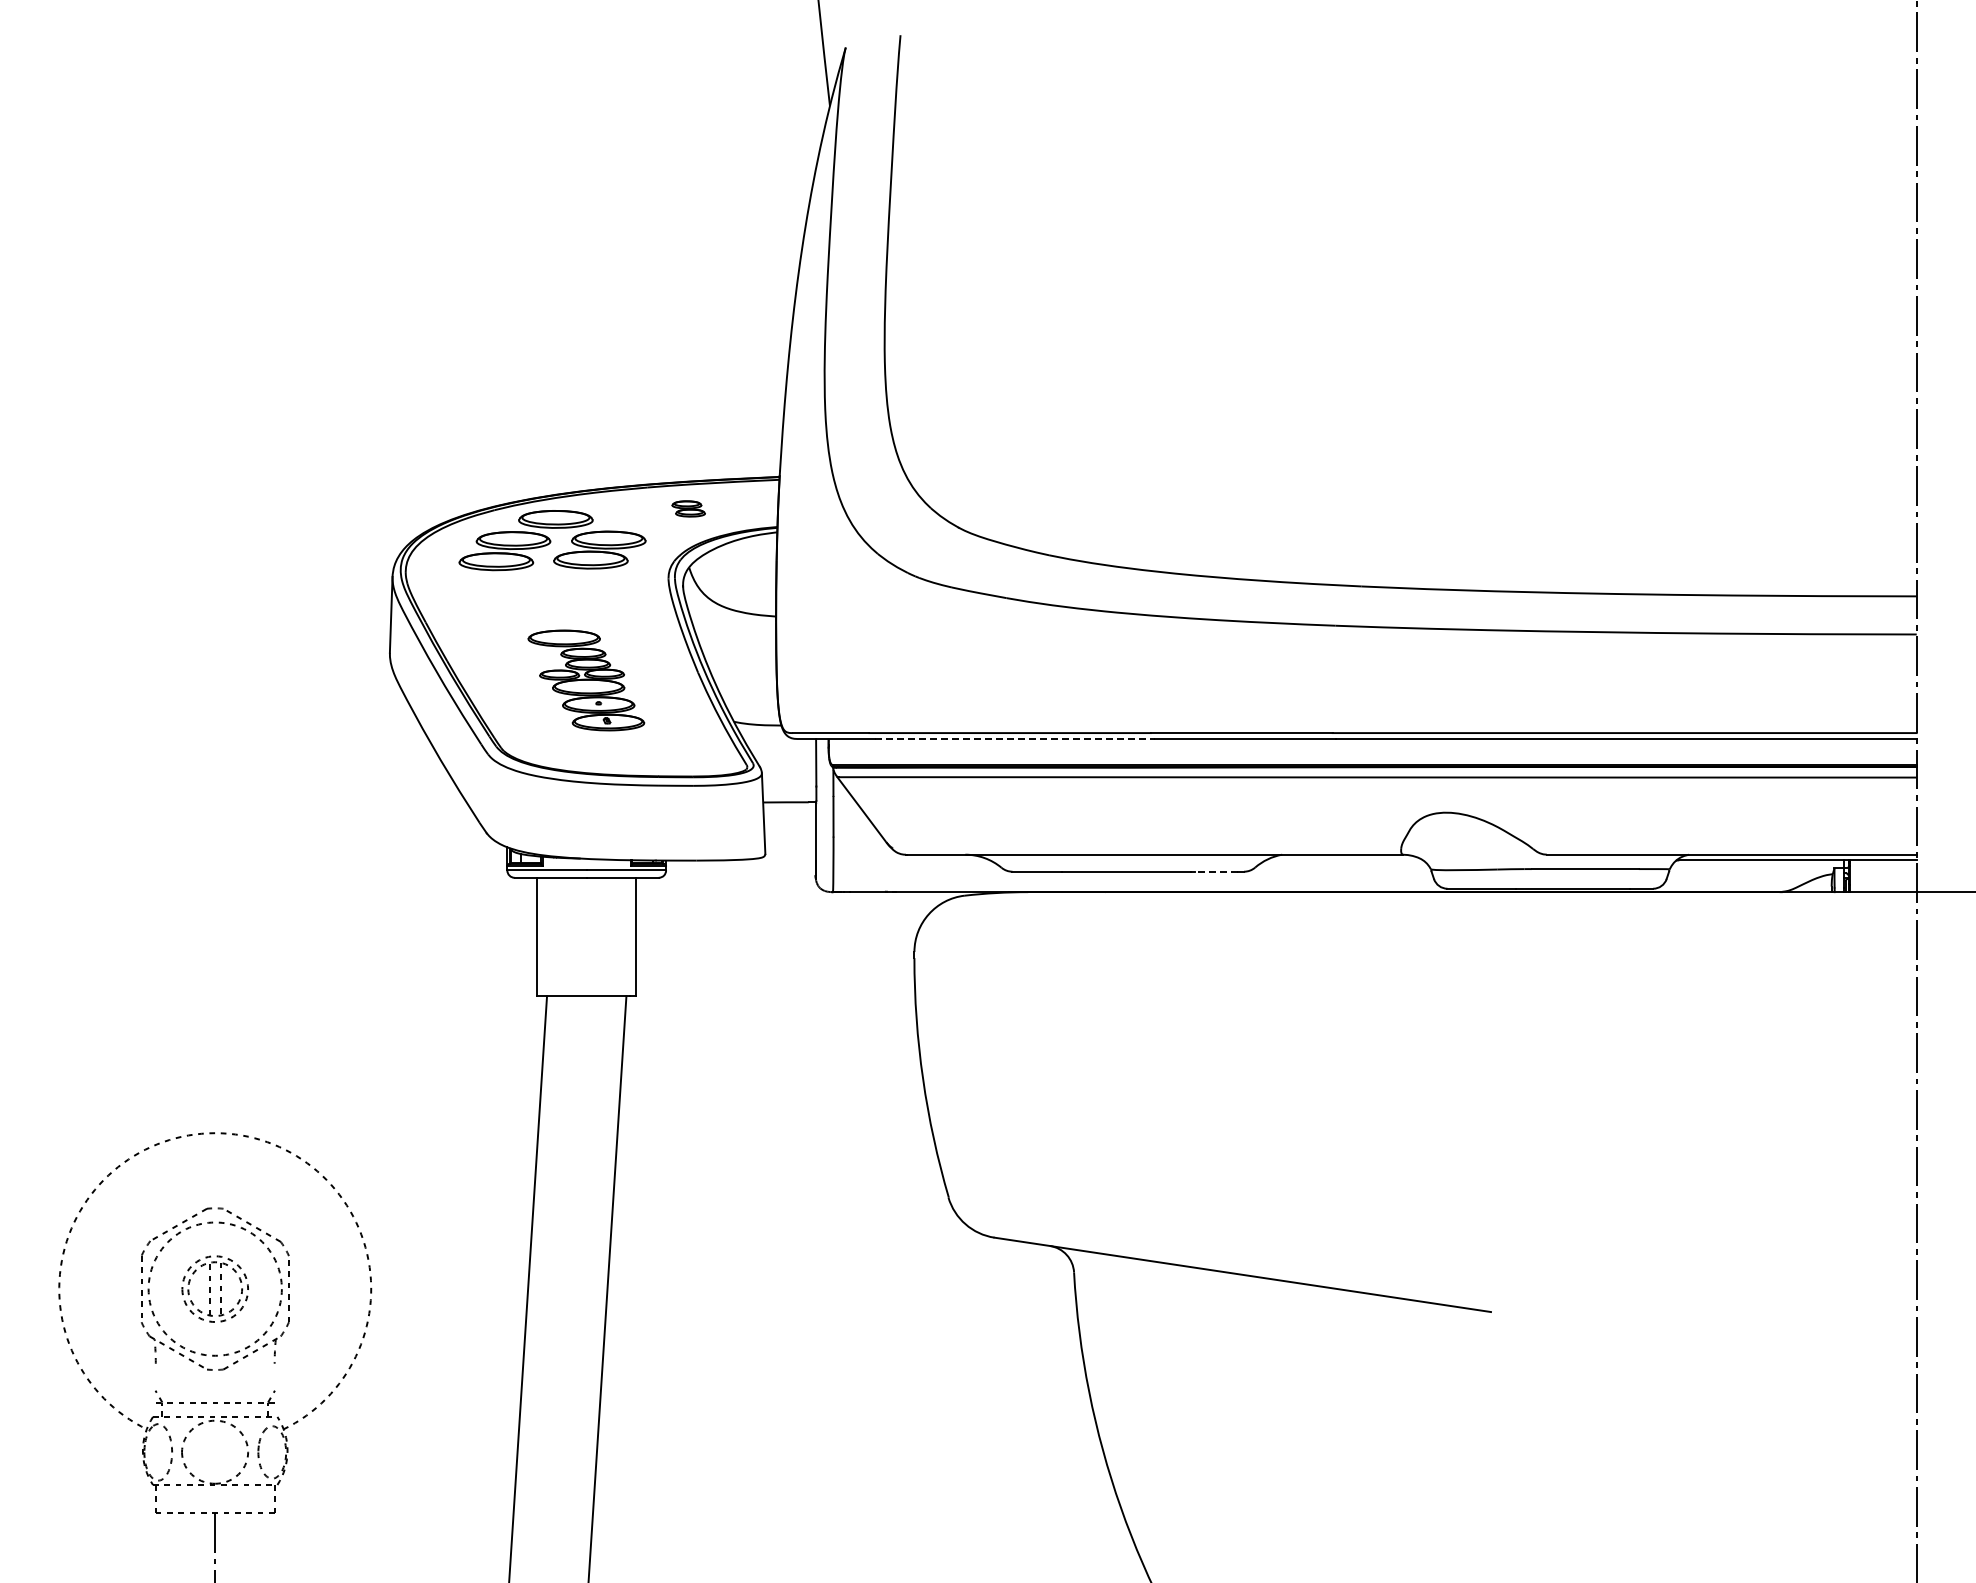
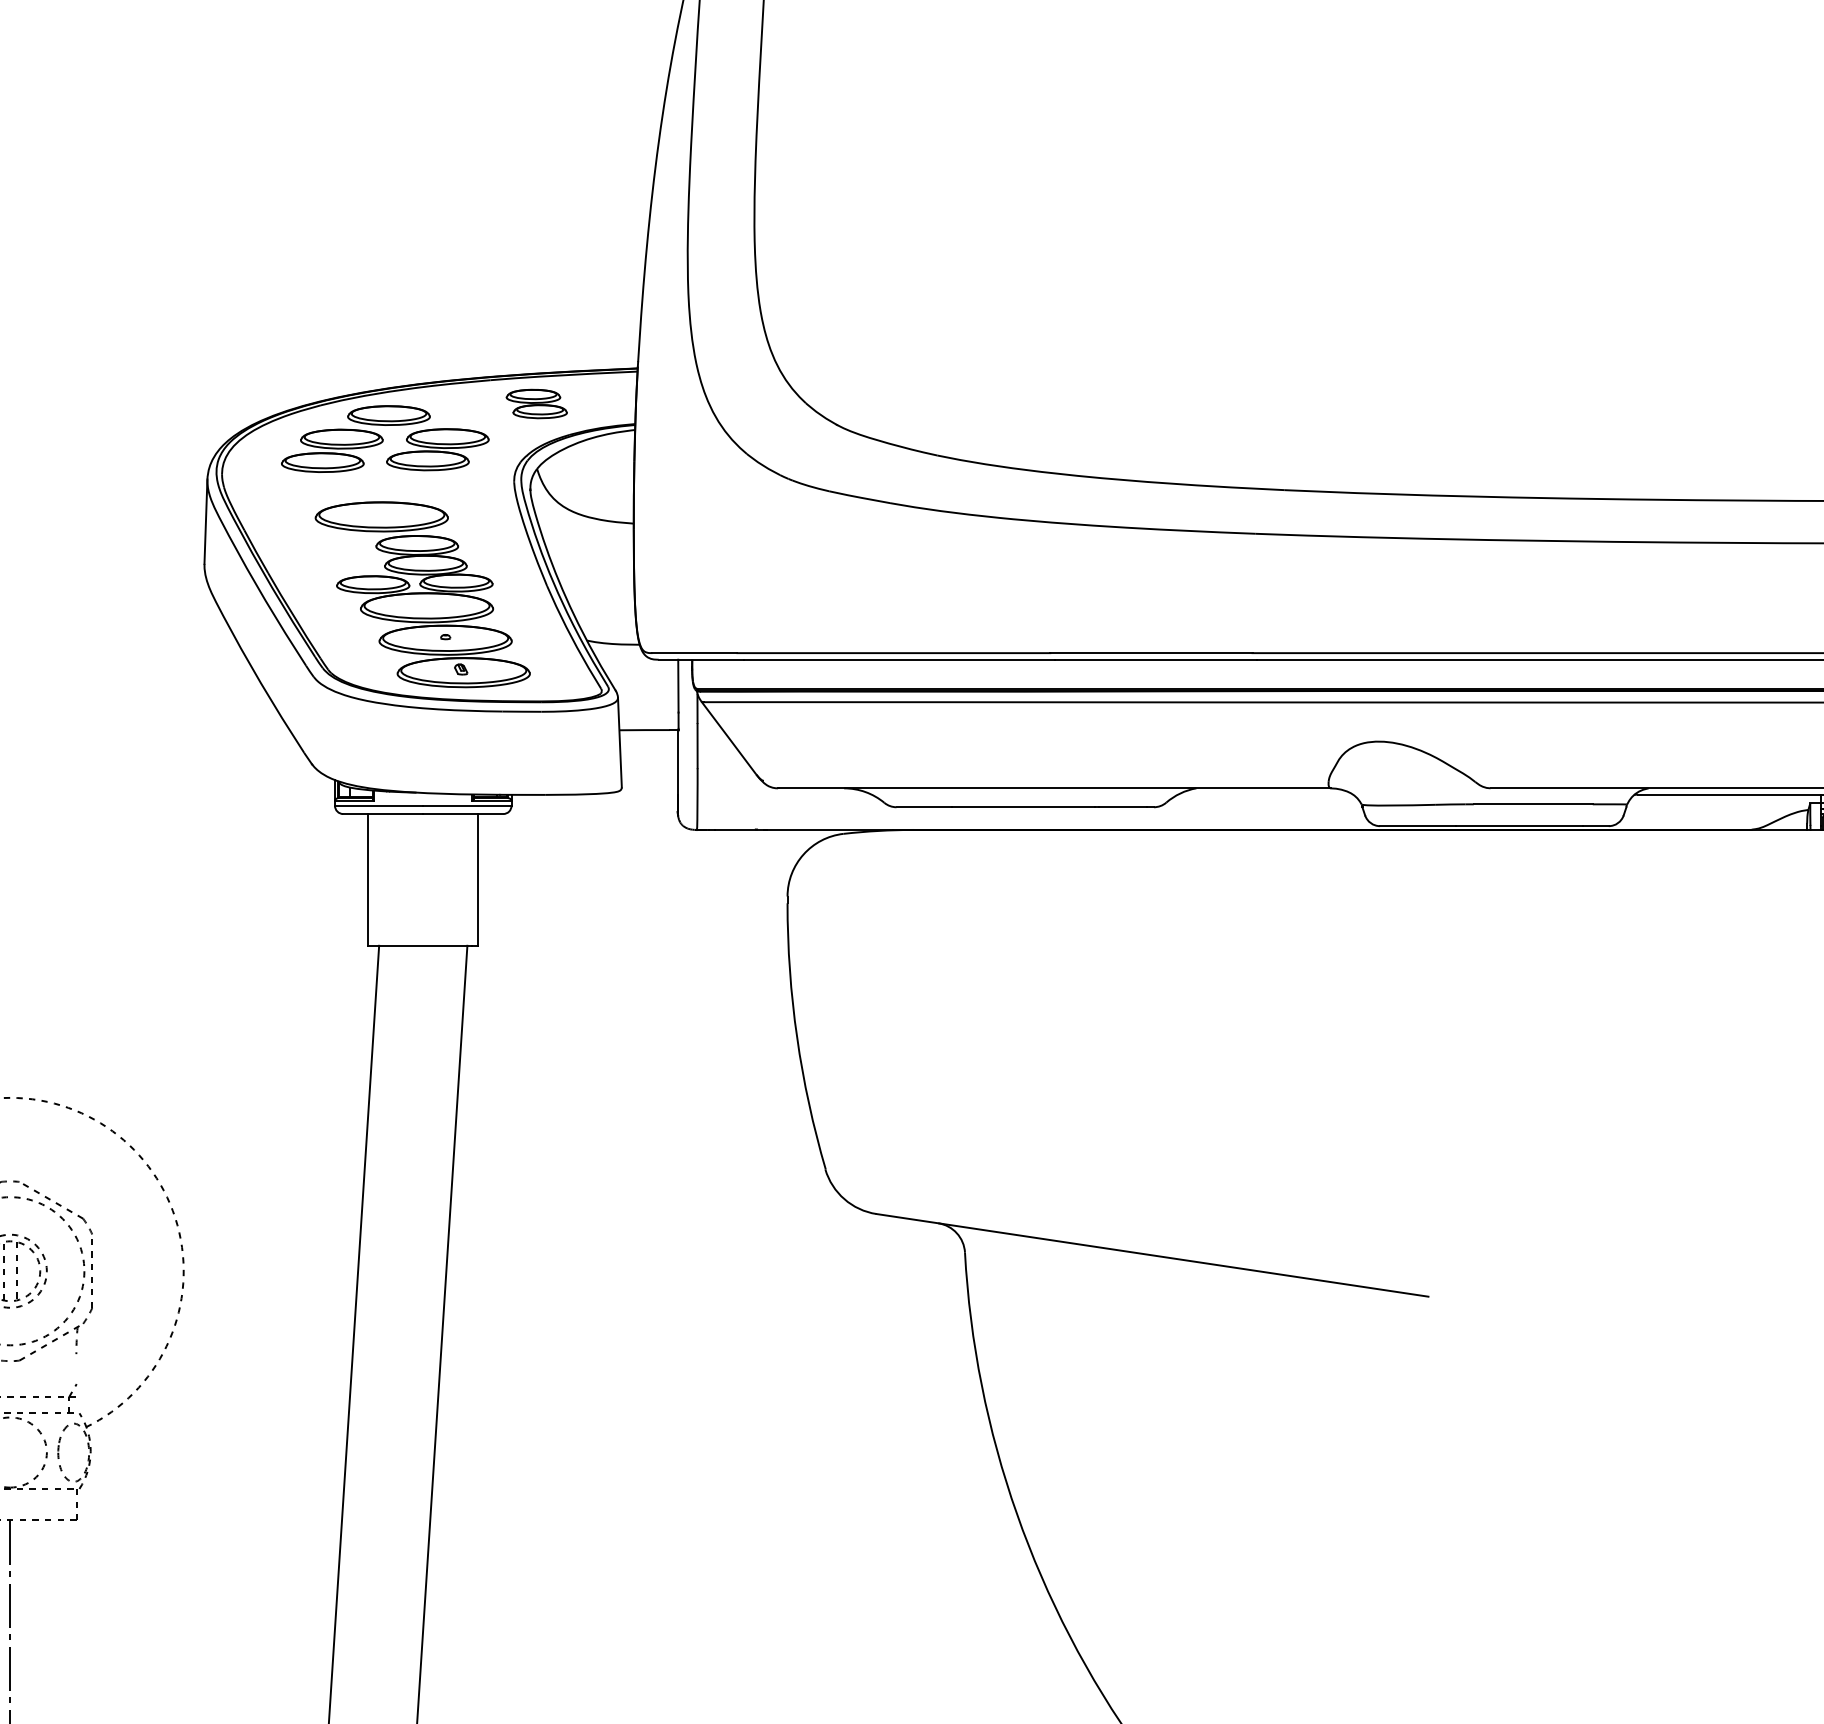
part: (688, 508) -> (536, 403), size x1.67
part: (586, 680) -> (423, 594), size x1.67
line: (1015, 739) -> (899, 660), dashed -> solid
line: (1216, 871) -> (1123, 806), dashed -> solid

